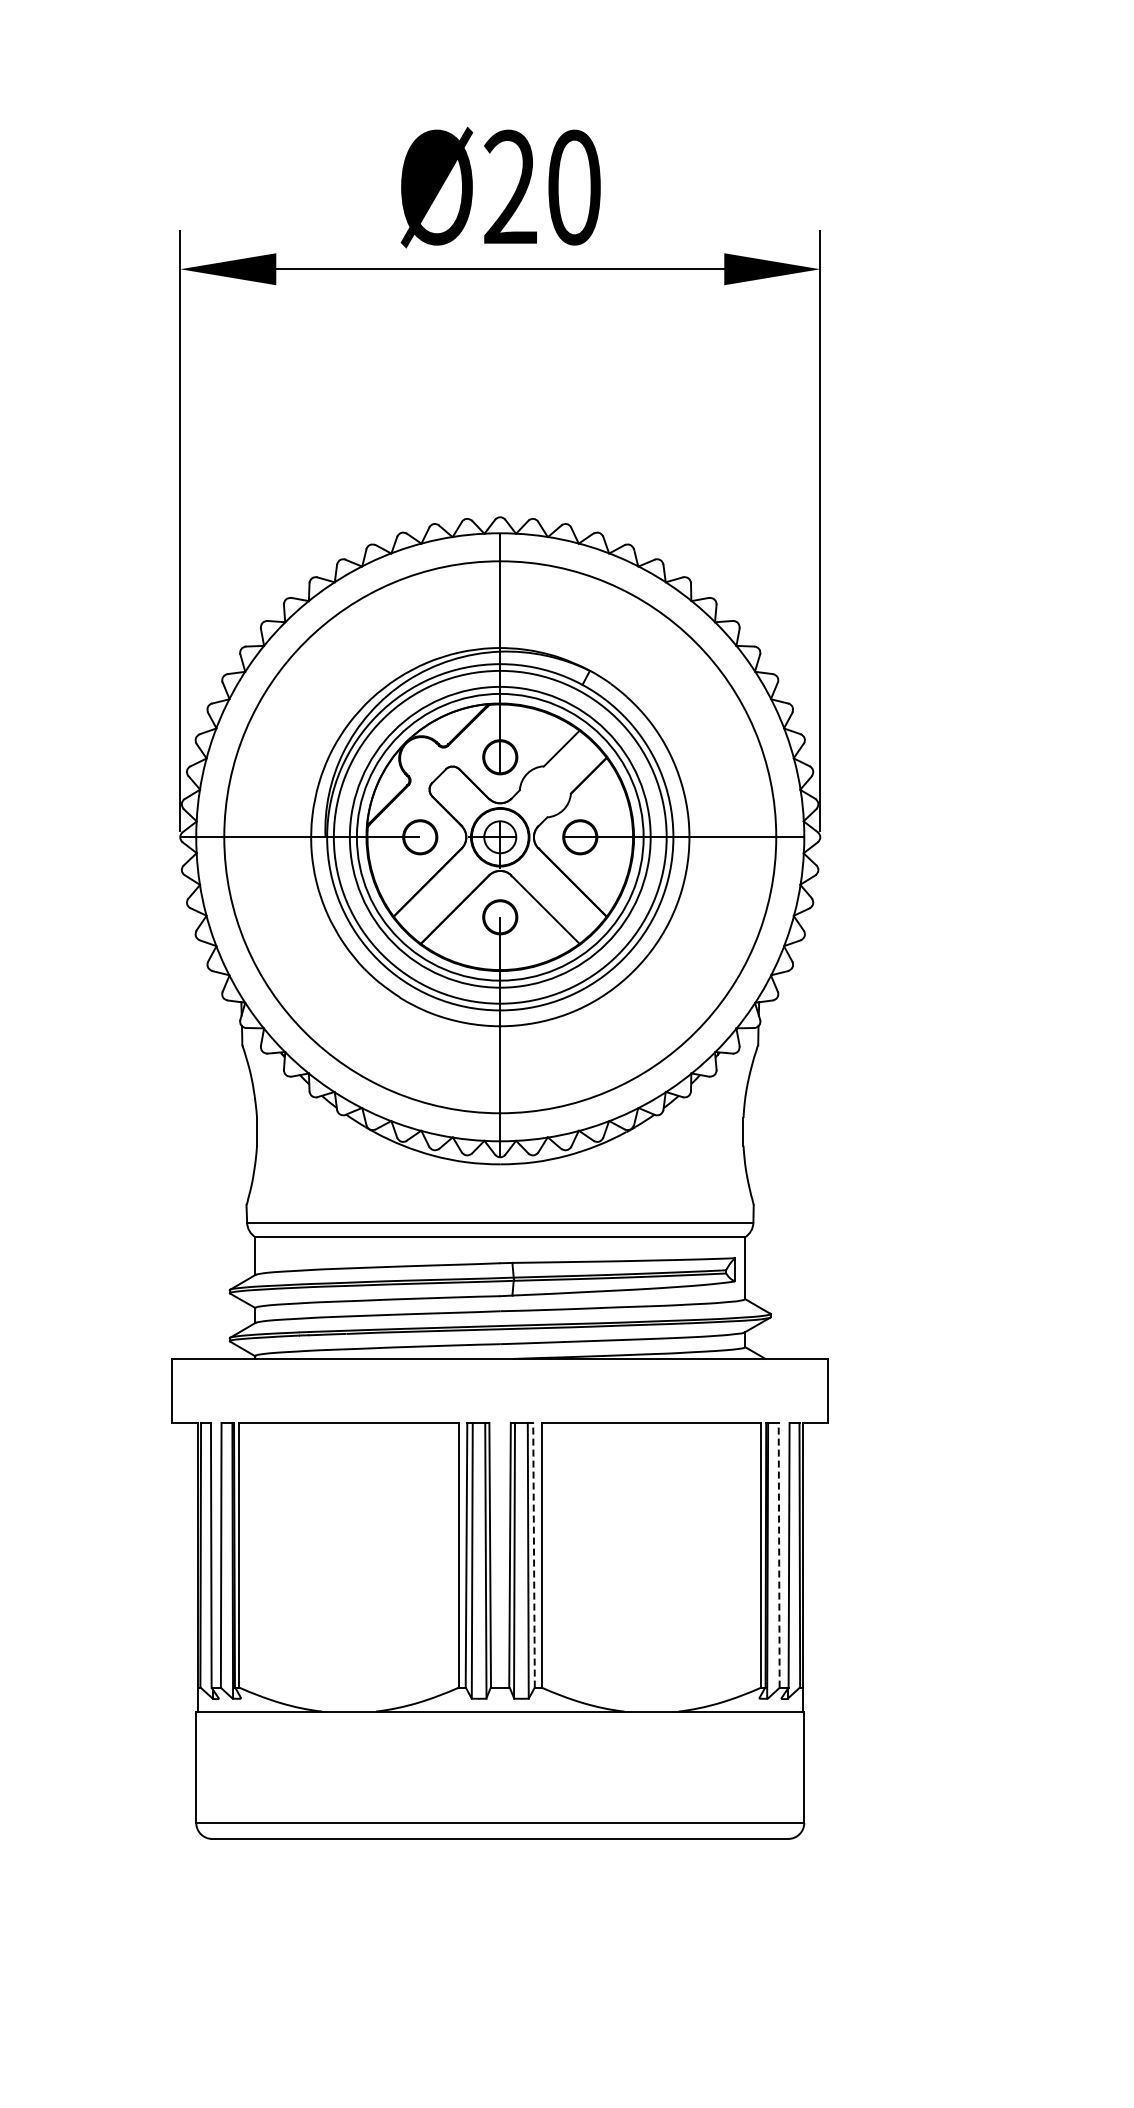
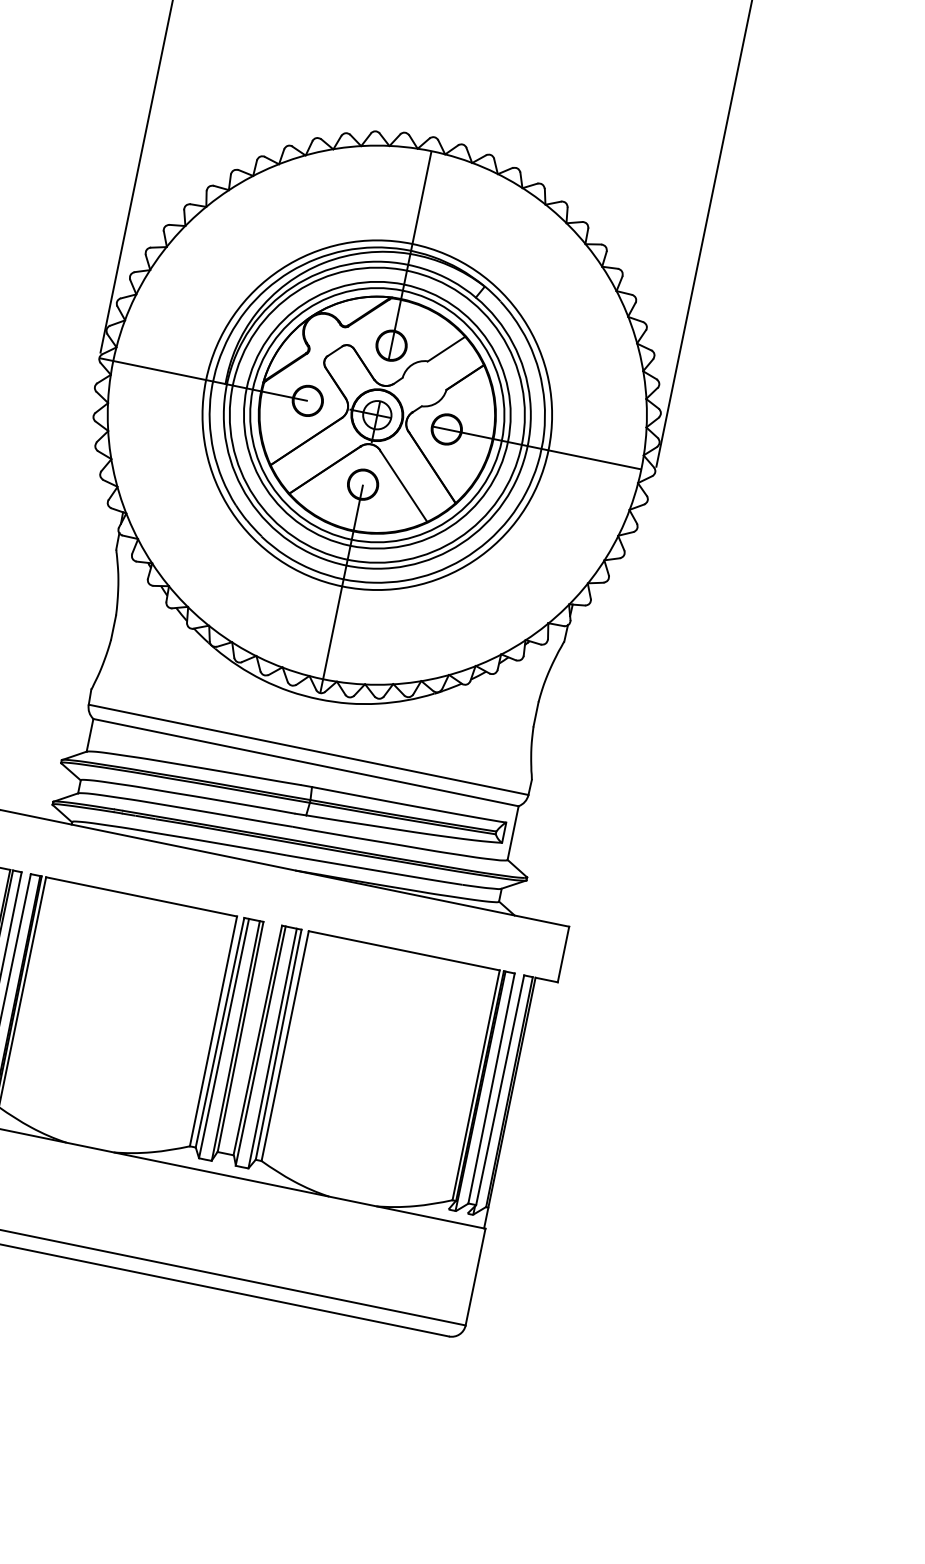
circle: (500, 837) -> (377, 415), size x0.71
line: (534, 1554) -> (279, 1044), dashed -> solid
line: (779, 1554) -> (491, 1087), dashed -> solid

